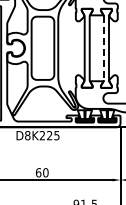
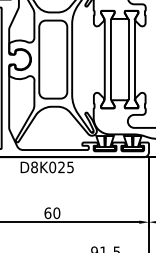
line: (103, 48) -> (127, 59), dashed -> solid
text: (42, 135) -> (52, 167), D8K225 -> D8K025

